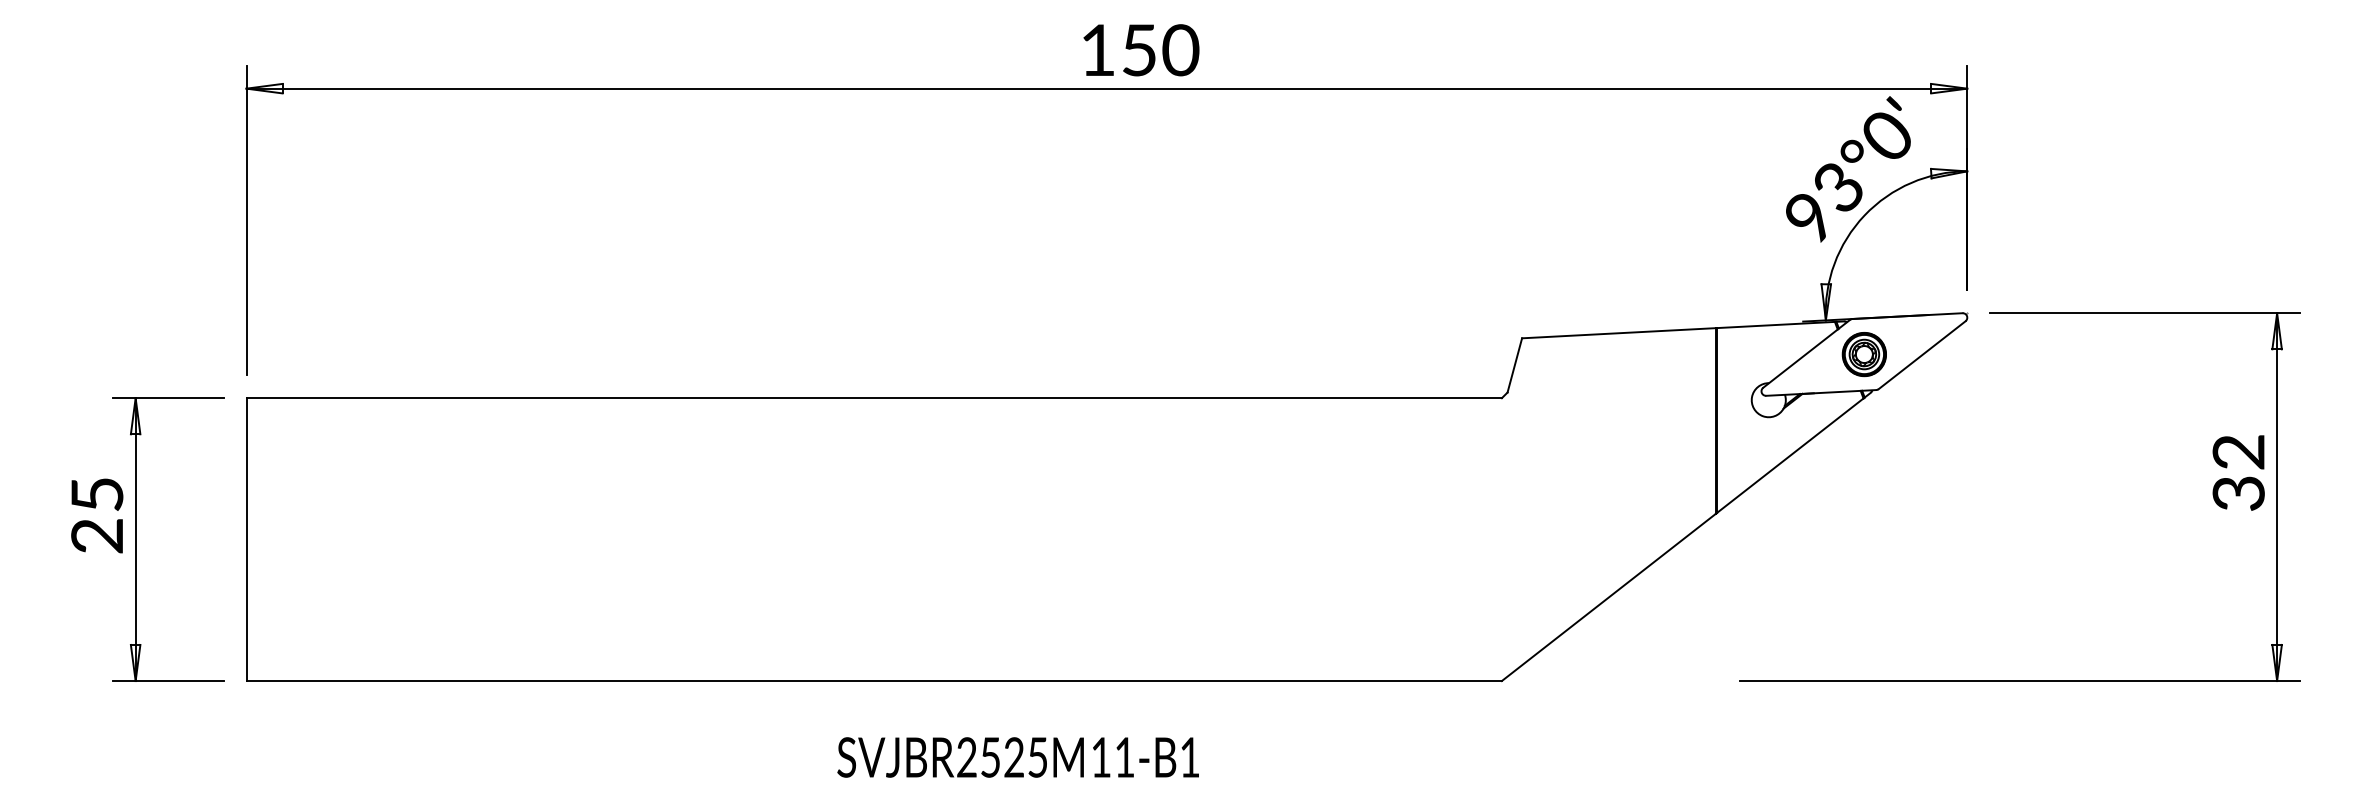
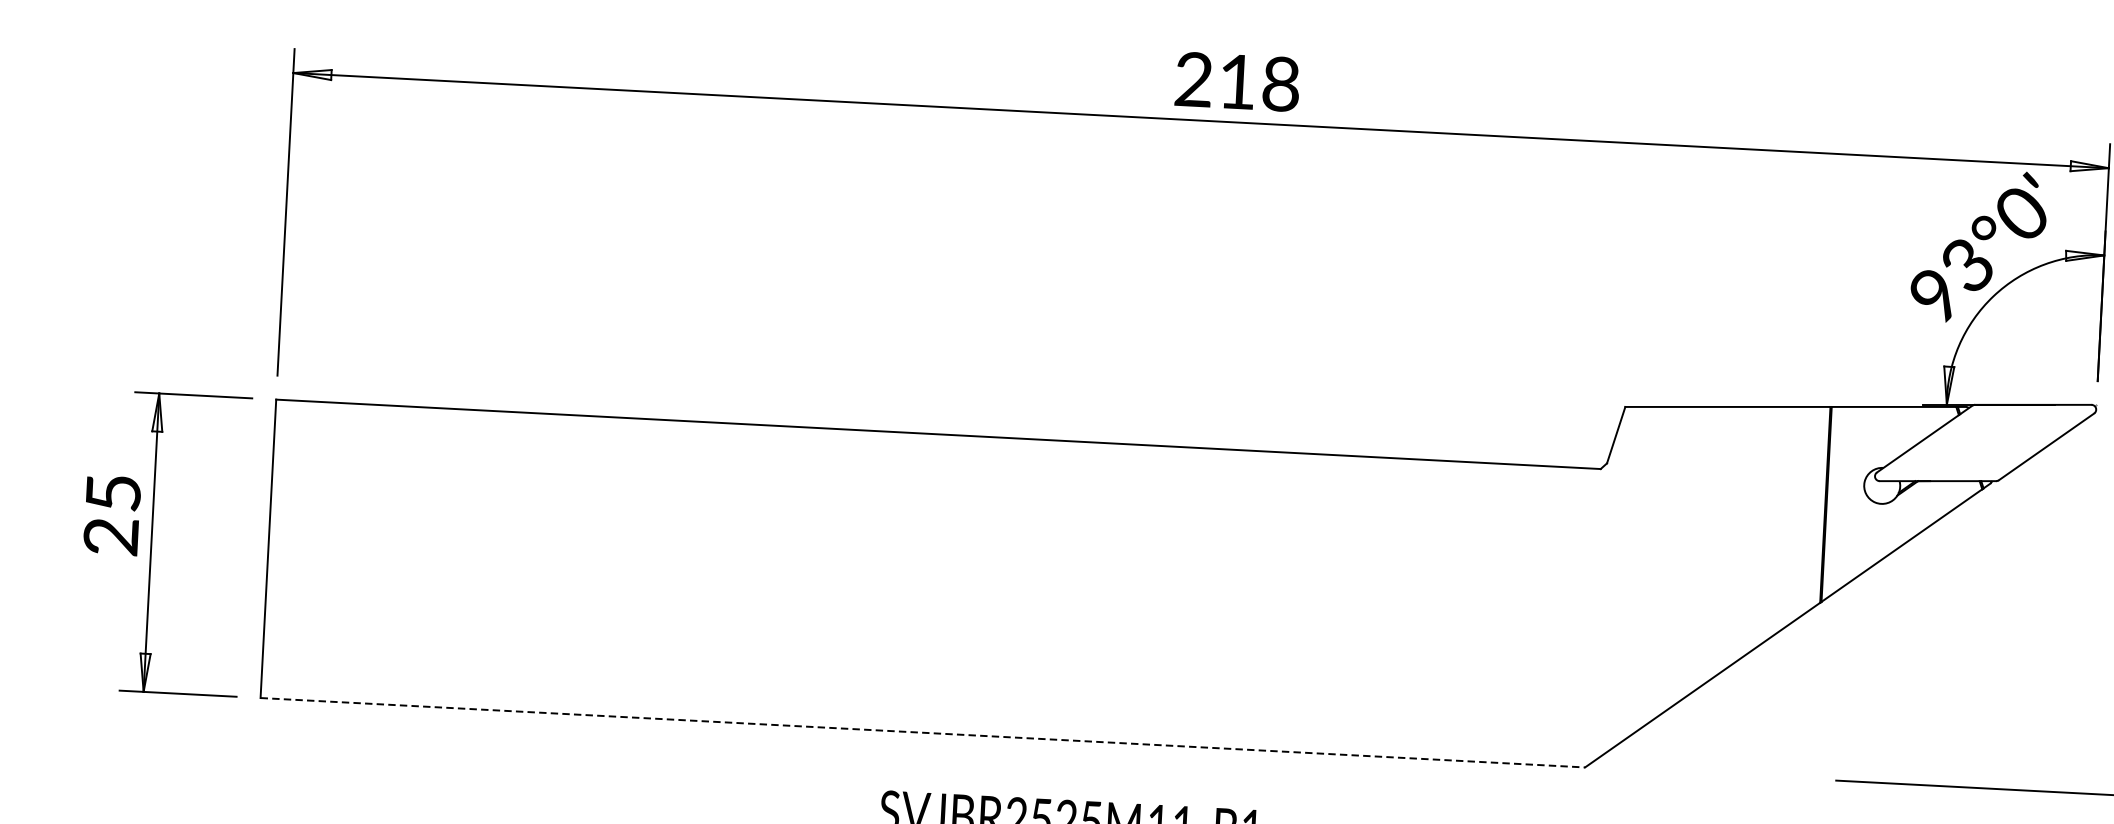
text: (1139, 50) -> (1237, 82), 150 -> 218
part: (1863, 354) -> (1984, 442), removed
line: (874, 681) -> (923, 733), solid -> dashed

